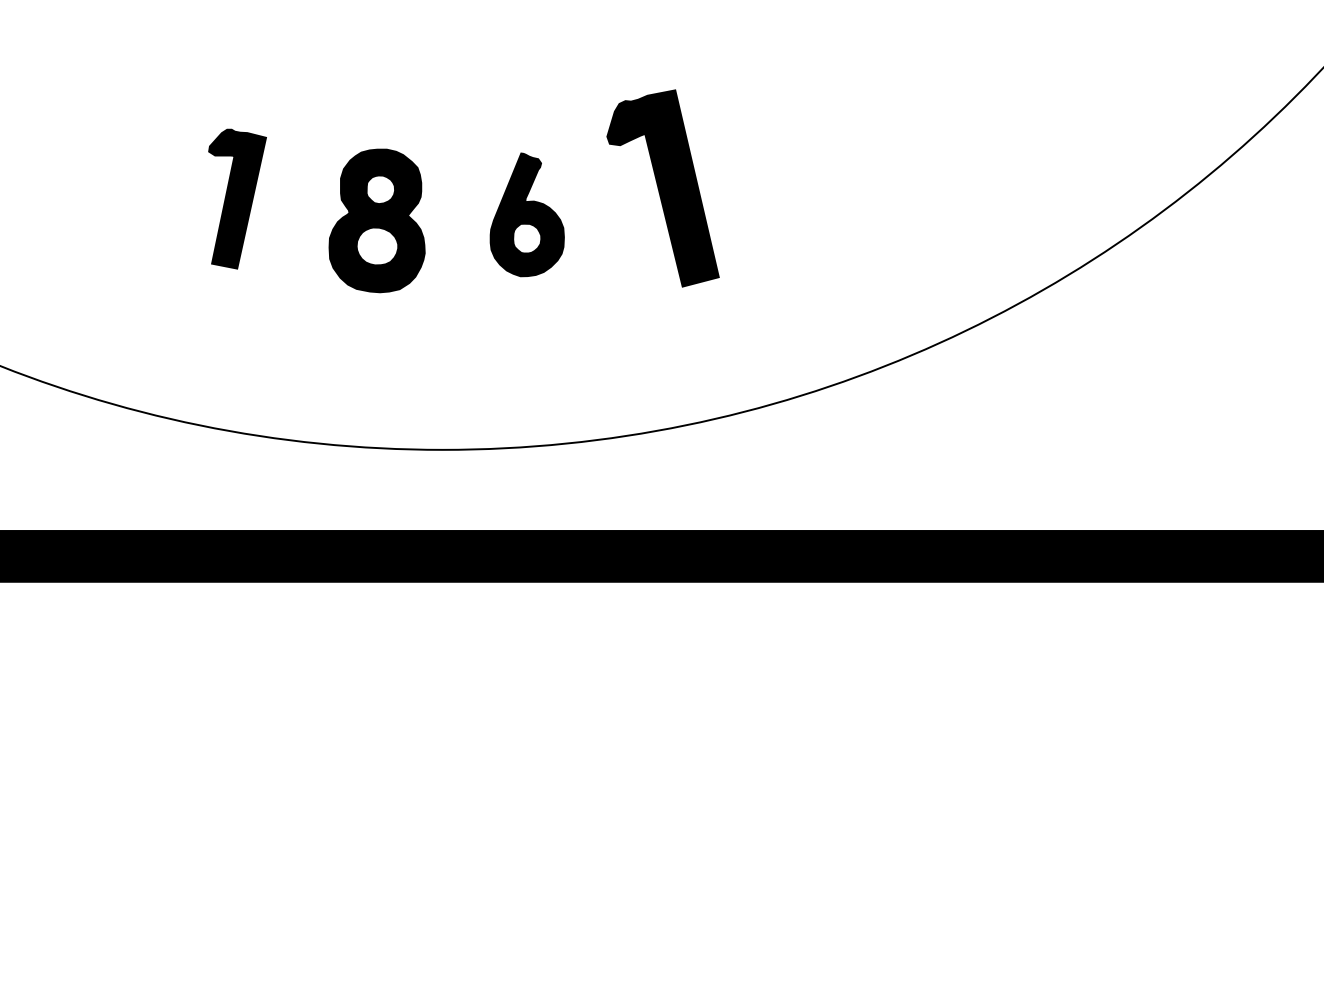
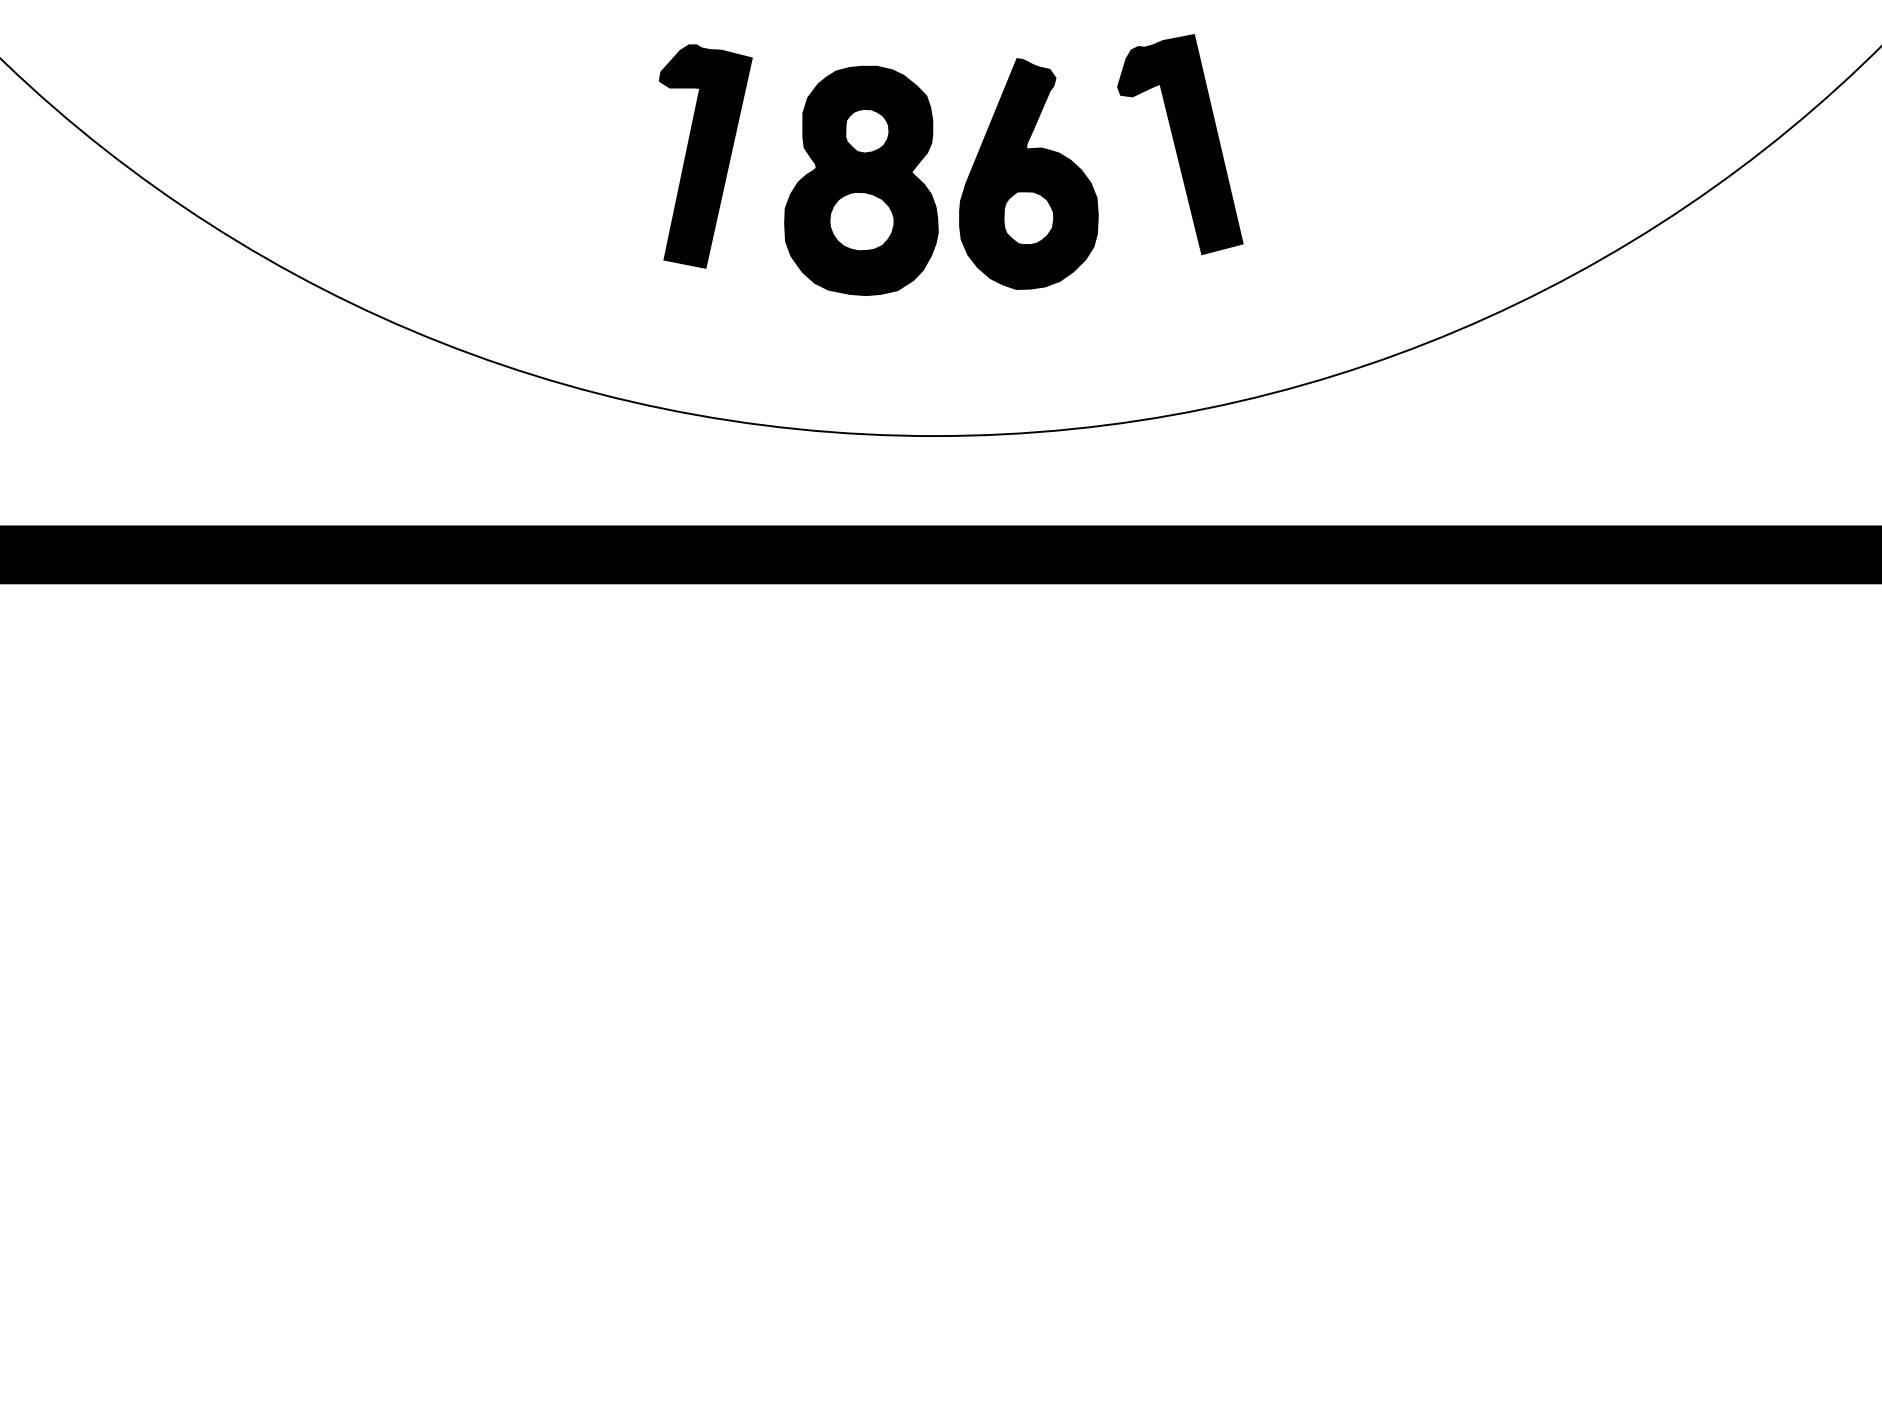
part: (237, 199) -> (705, 156), size x1.43
part: (526, 214) -> (1028, 173), size x1.67
part: (377, 220) -> (861, 180), size x1.43

